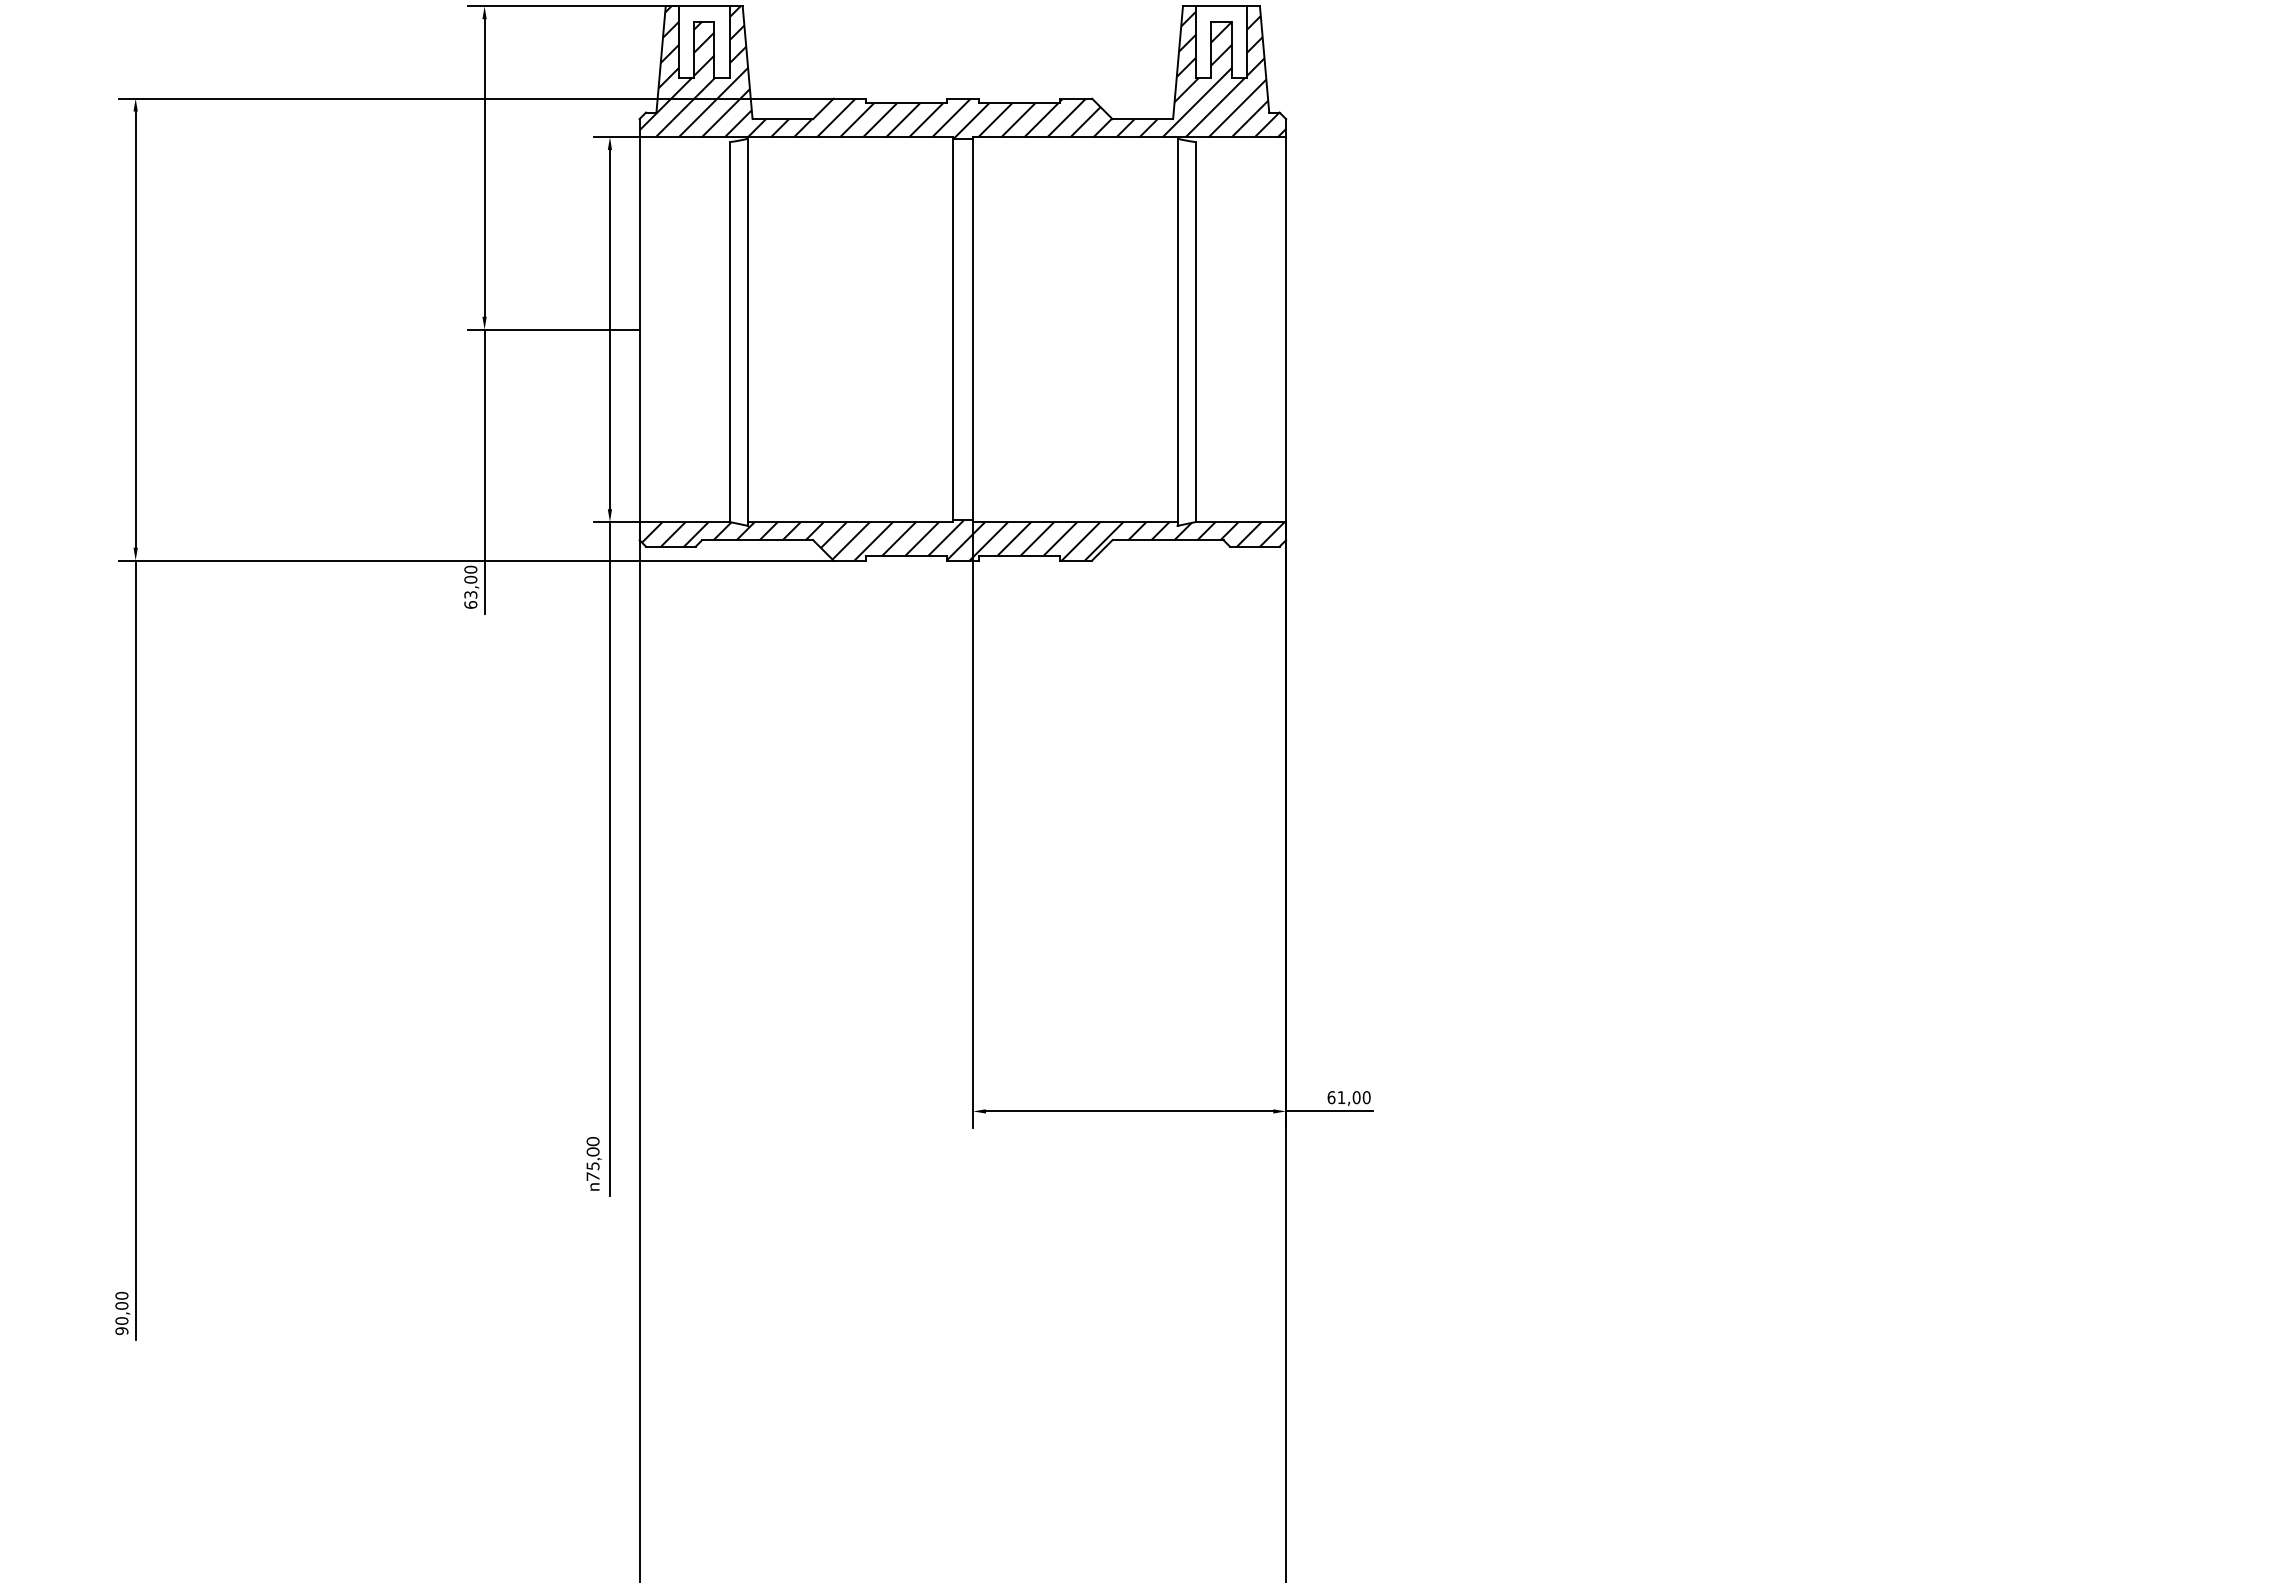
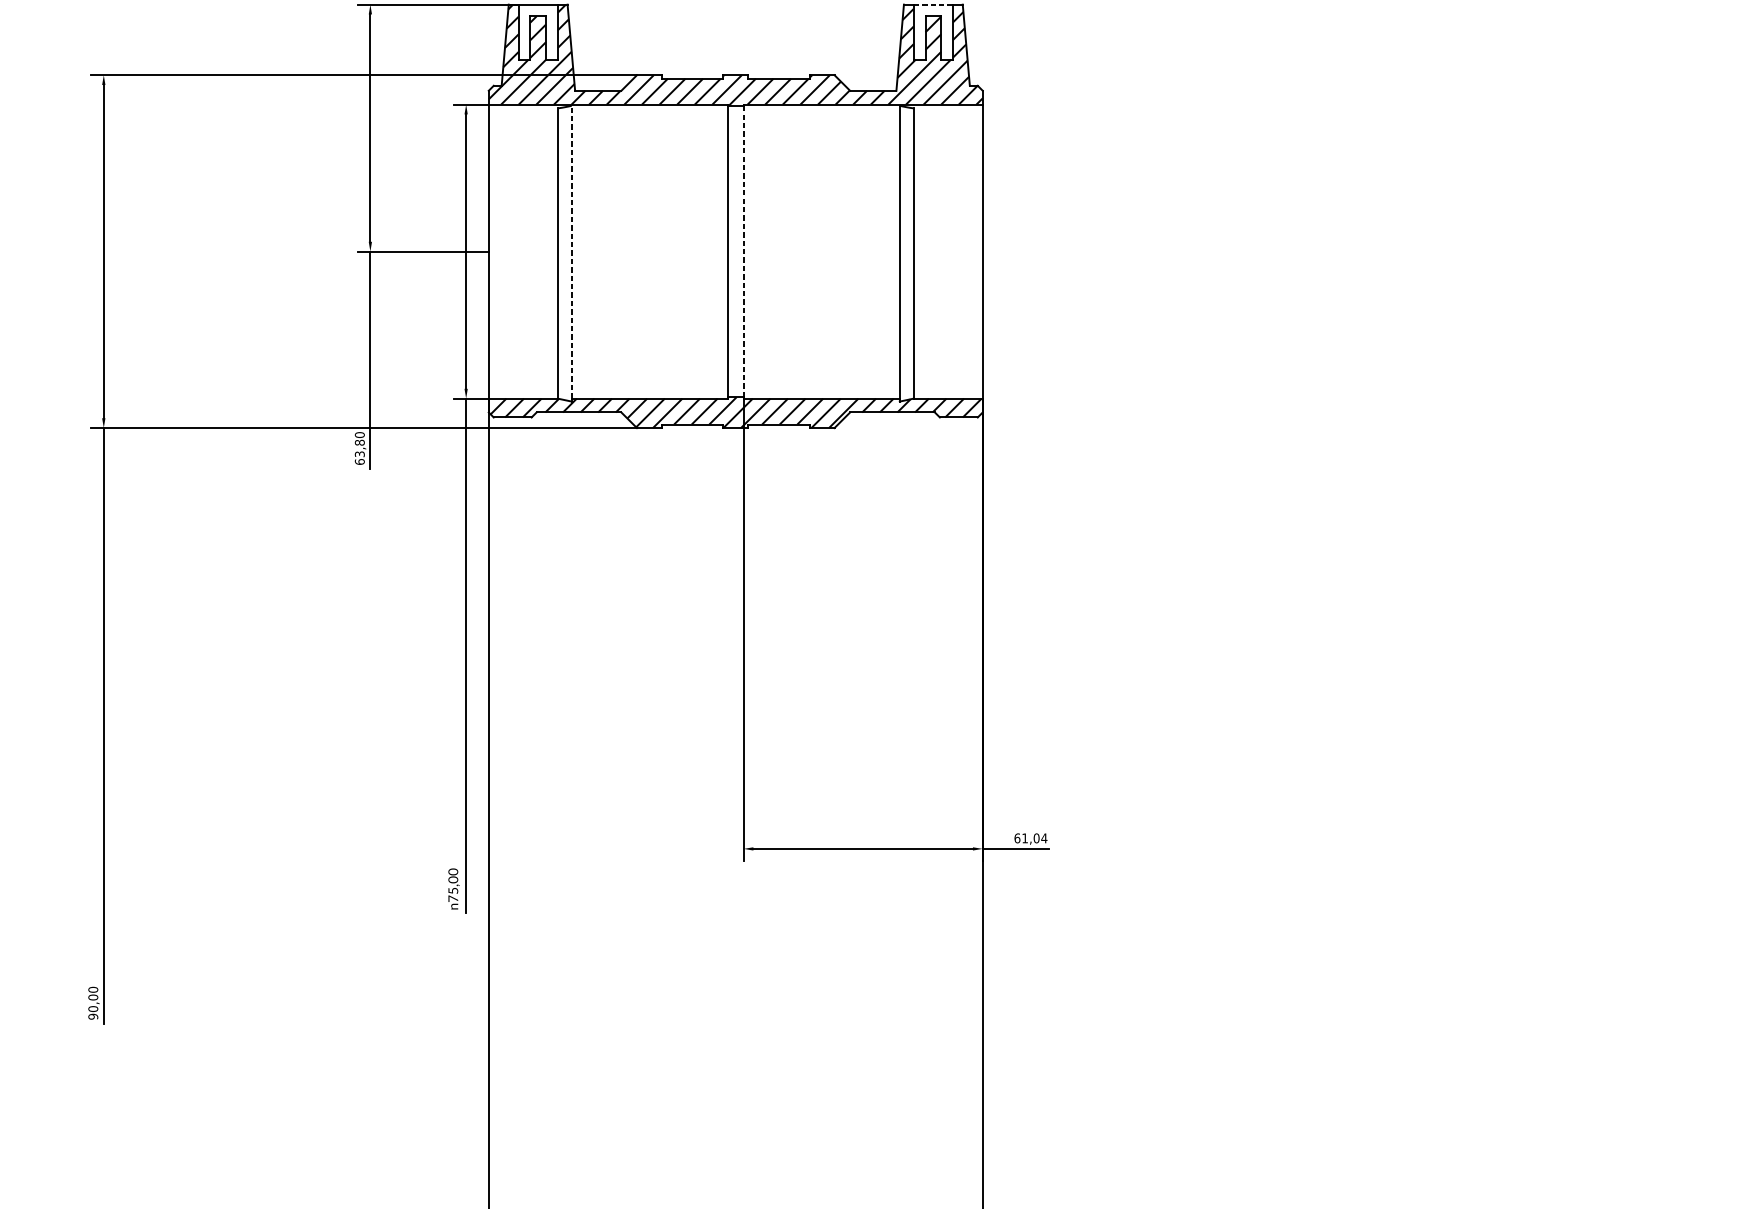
line: (1221, 6) -> (933, 4), solid -> dashed
line: (973, 329) -> (743, 251), solid -> dashed
line: (748, 330) -> (572, 252), solid -> dashed
text: (470, 579) -> (359, 442), 63,00 -> 63,80
text: (1366, 1097) -> (1044, 838), 61,00 -> 61,04

